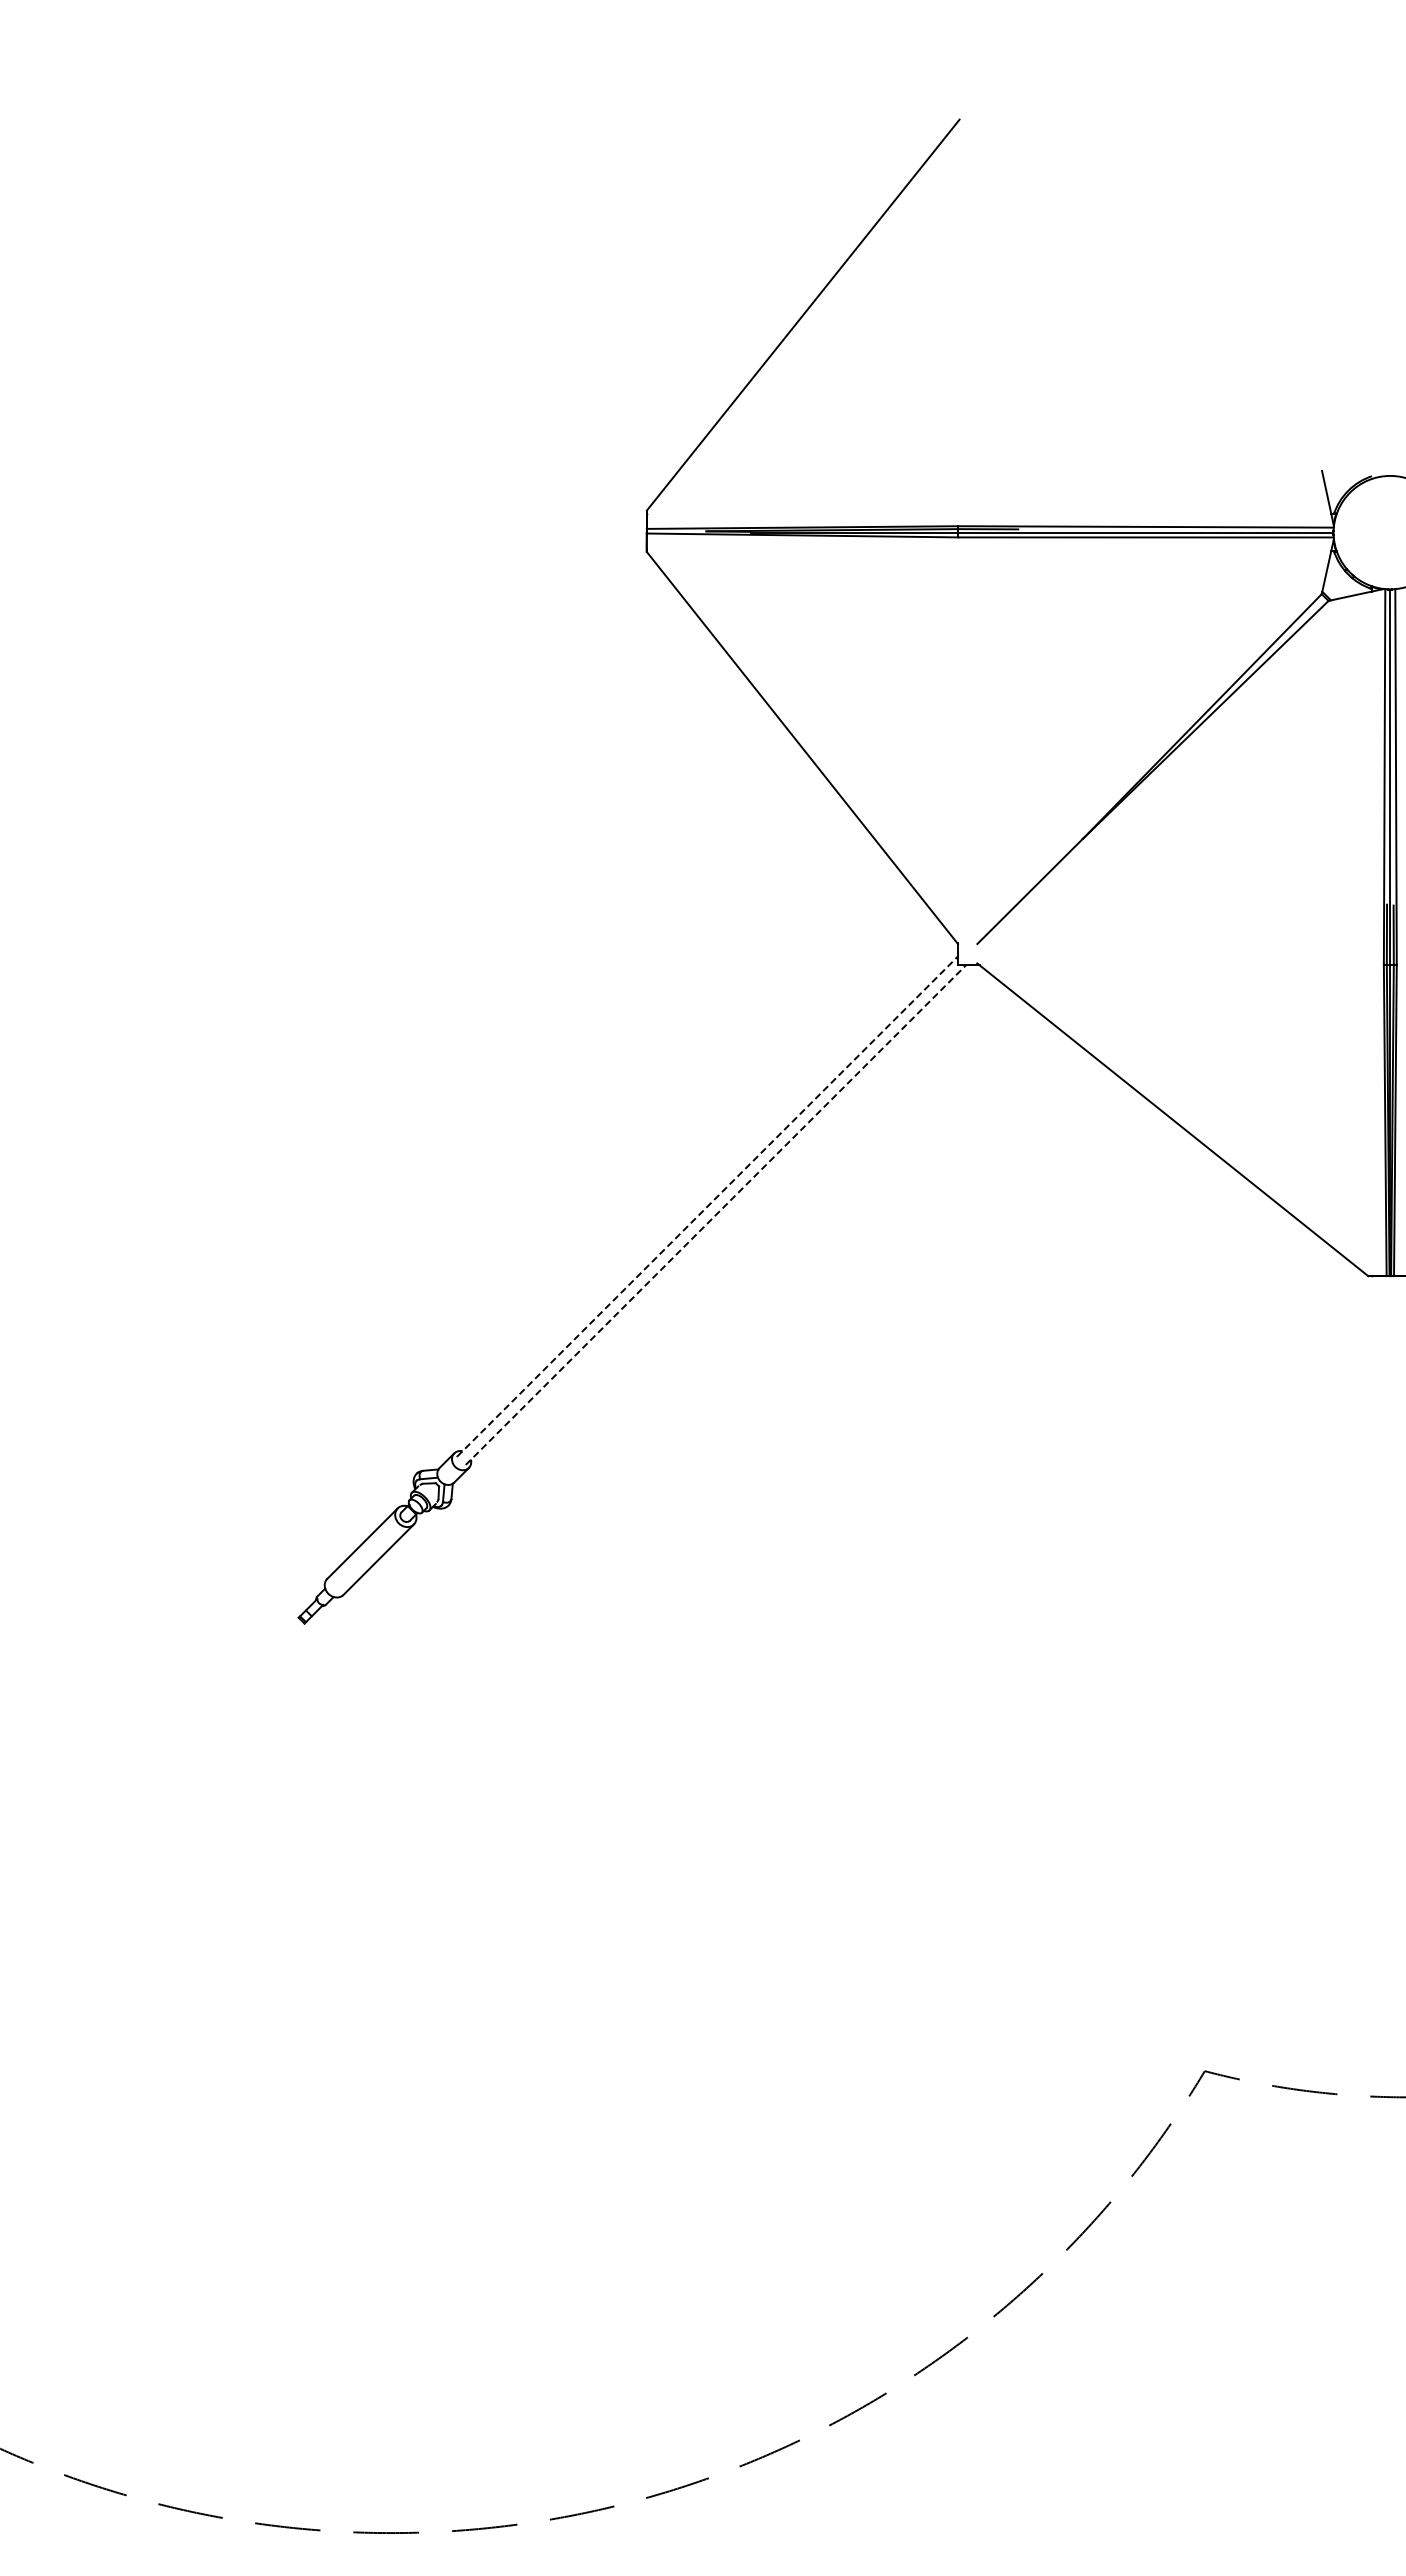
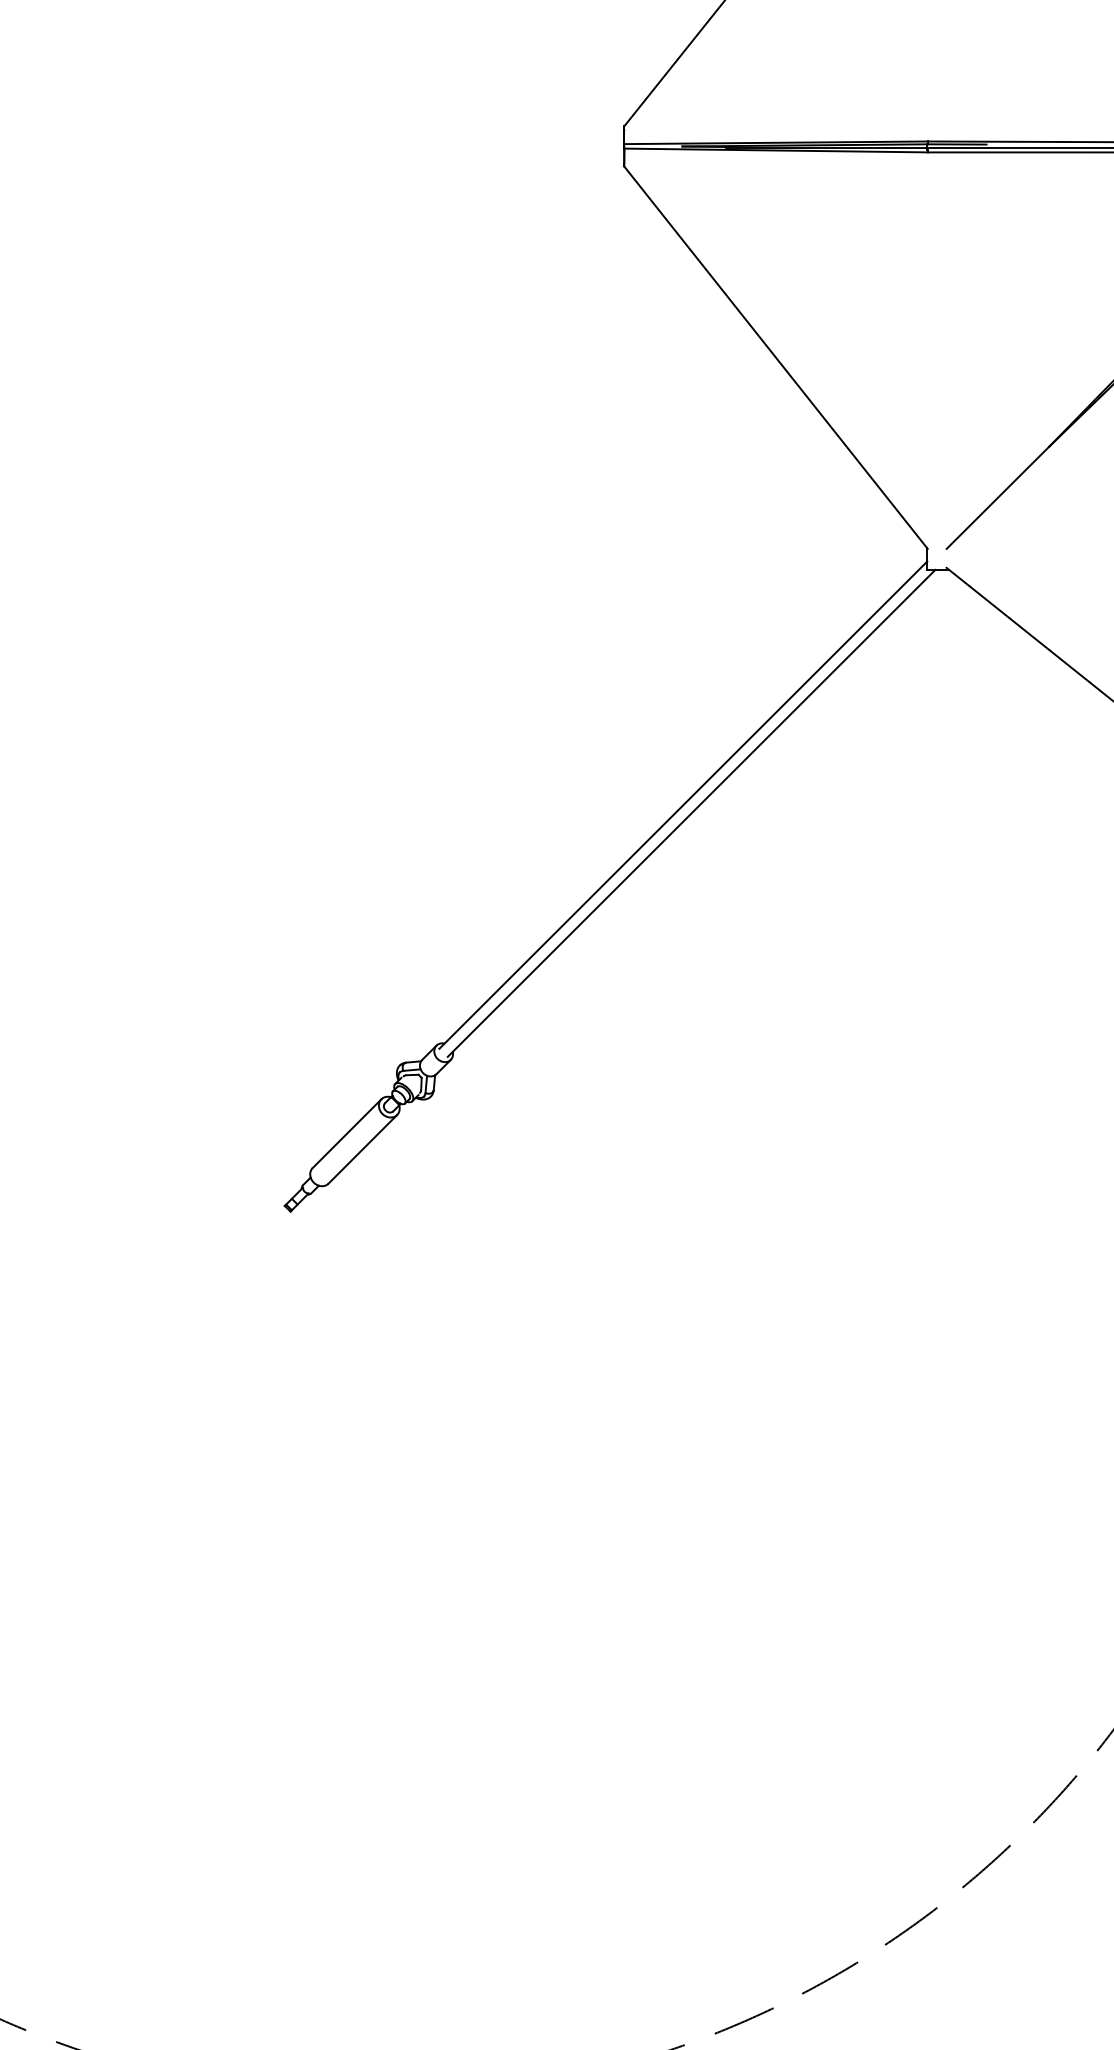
line: (707, 1206) -> (683, 804), dashed -> solid
line: (716, 1214) -> (692, 812), dashed -> solid

